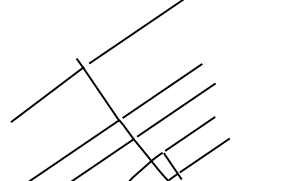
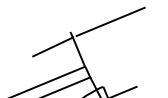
line: (161, 90) -> (108, 56), removed
line: (175, 110) -> (113, 67), removed
line: (188, 134) -> (117, 80), removed

